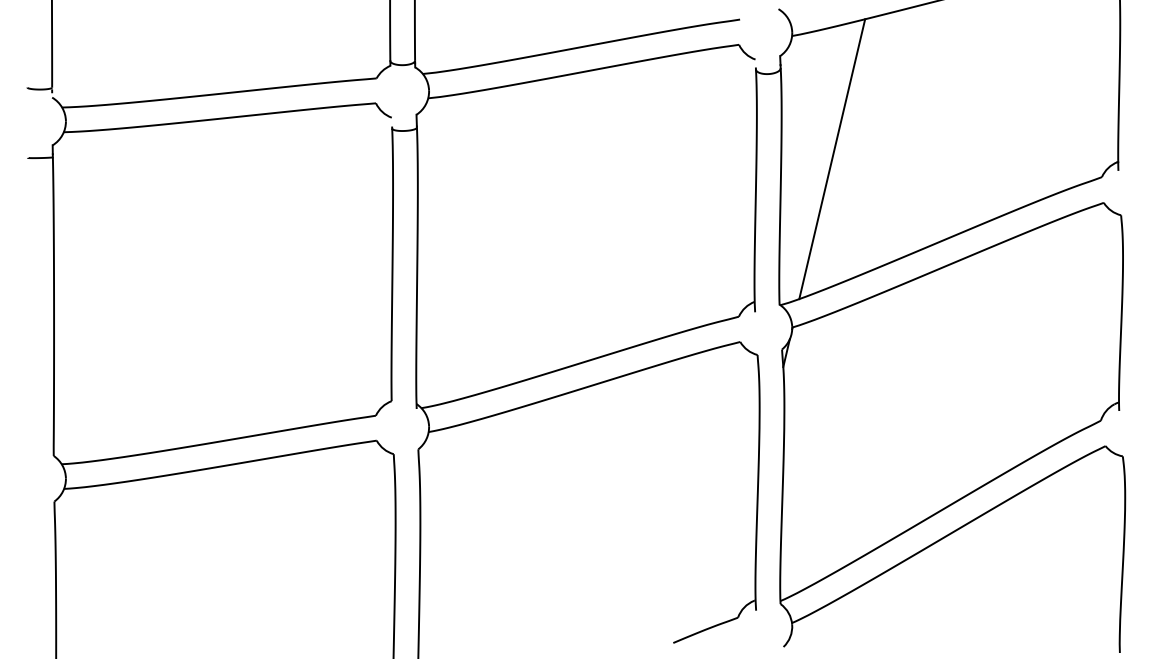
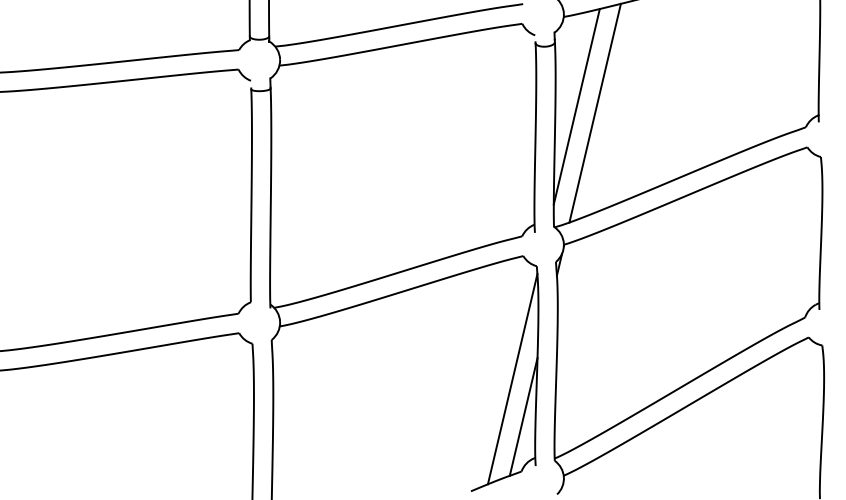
line: (808, 150) -> (576, 106), added
line: (726, 499) -> (512, 379), added
line: (740, 547) -> (523, 416), added

